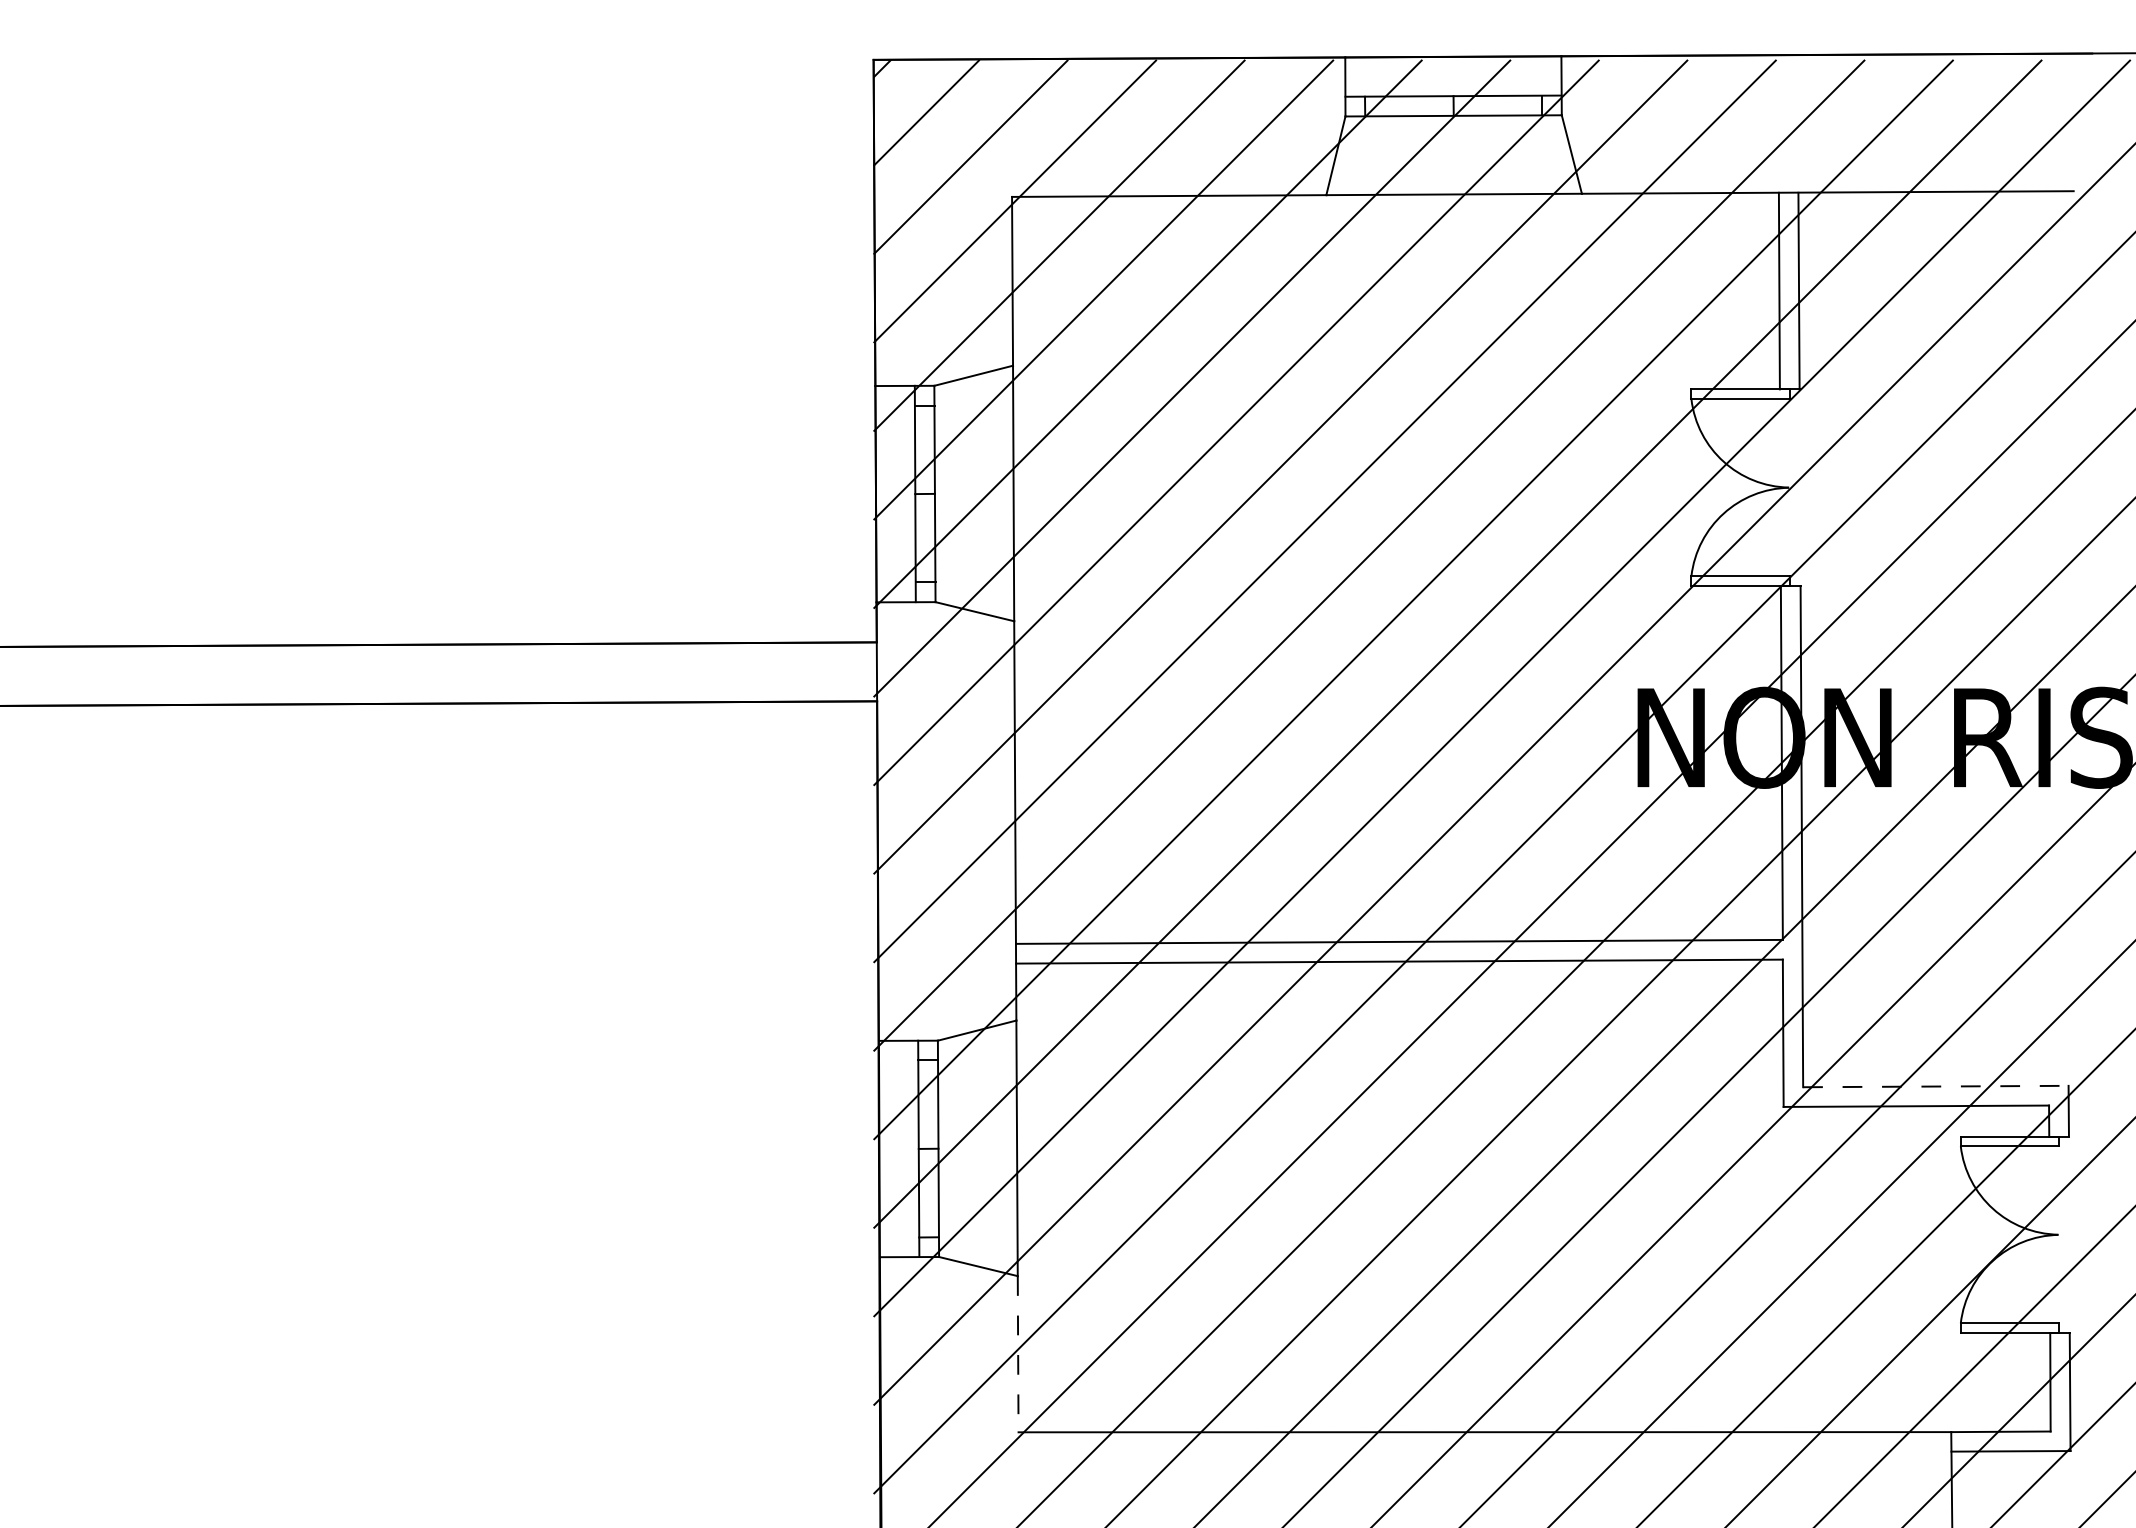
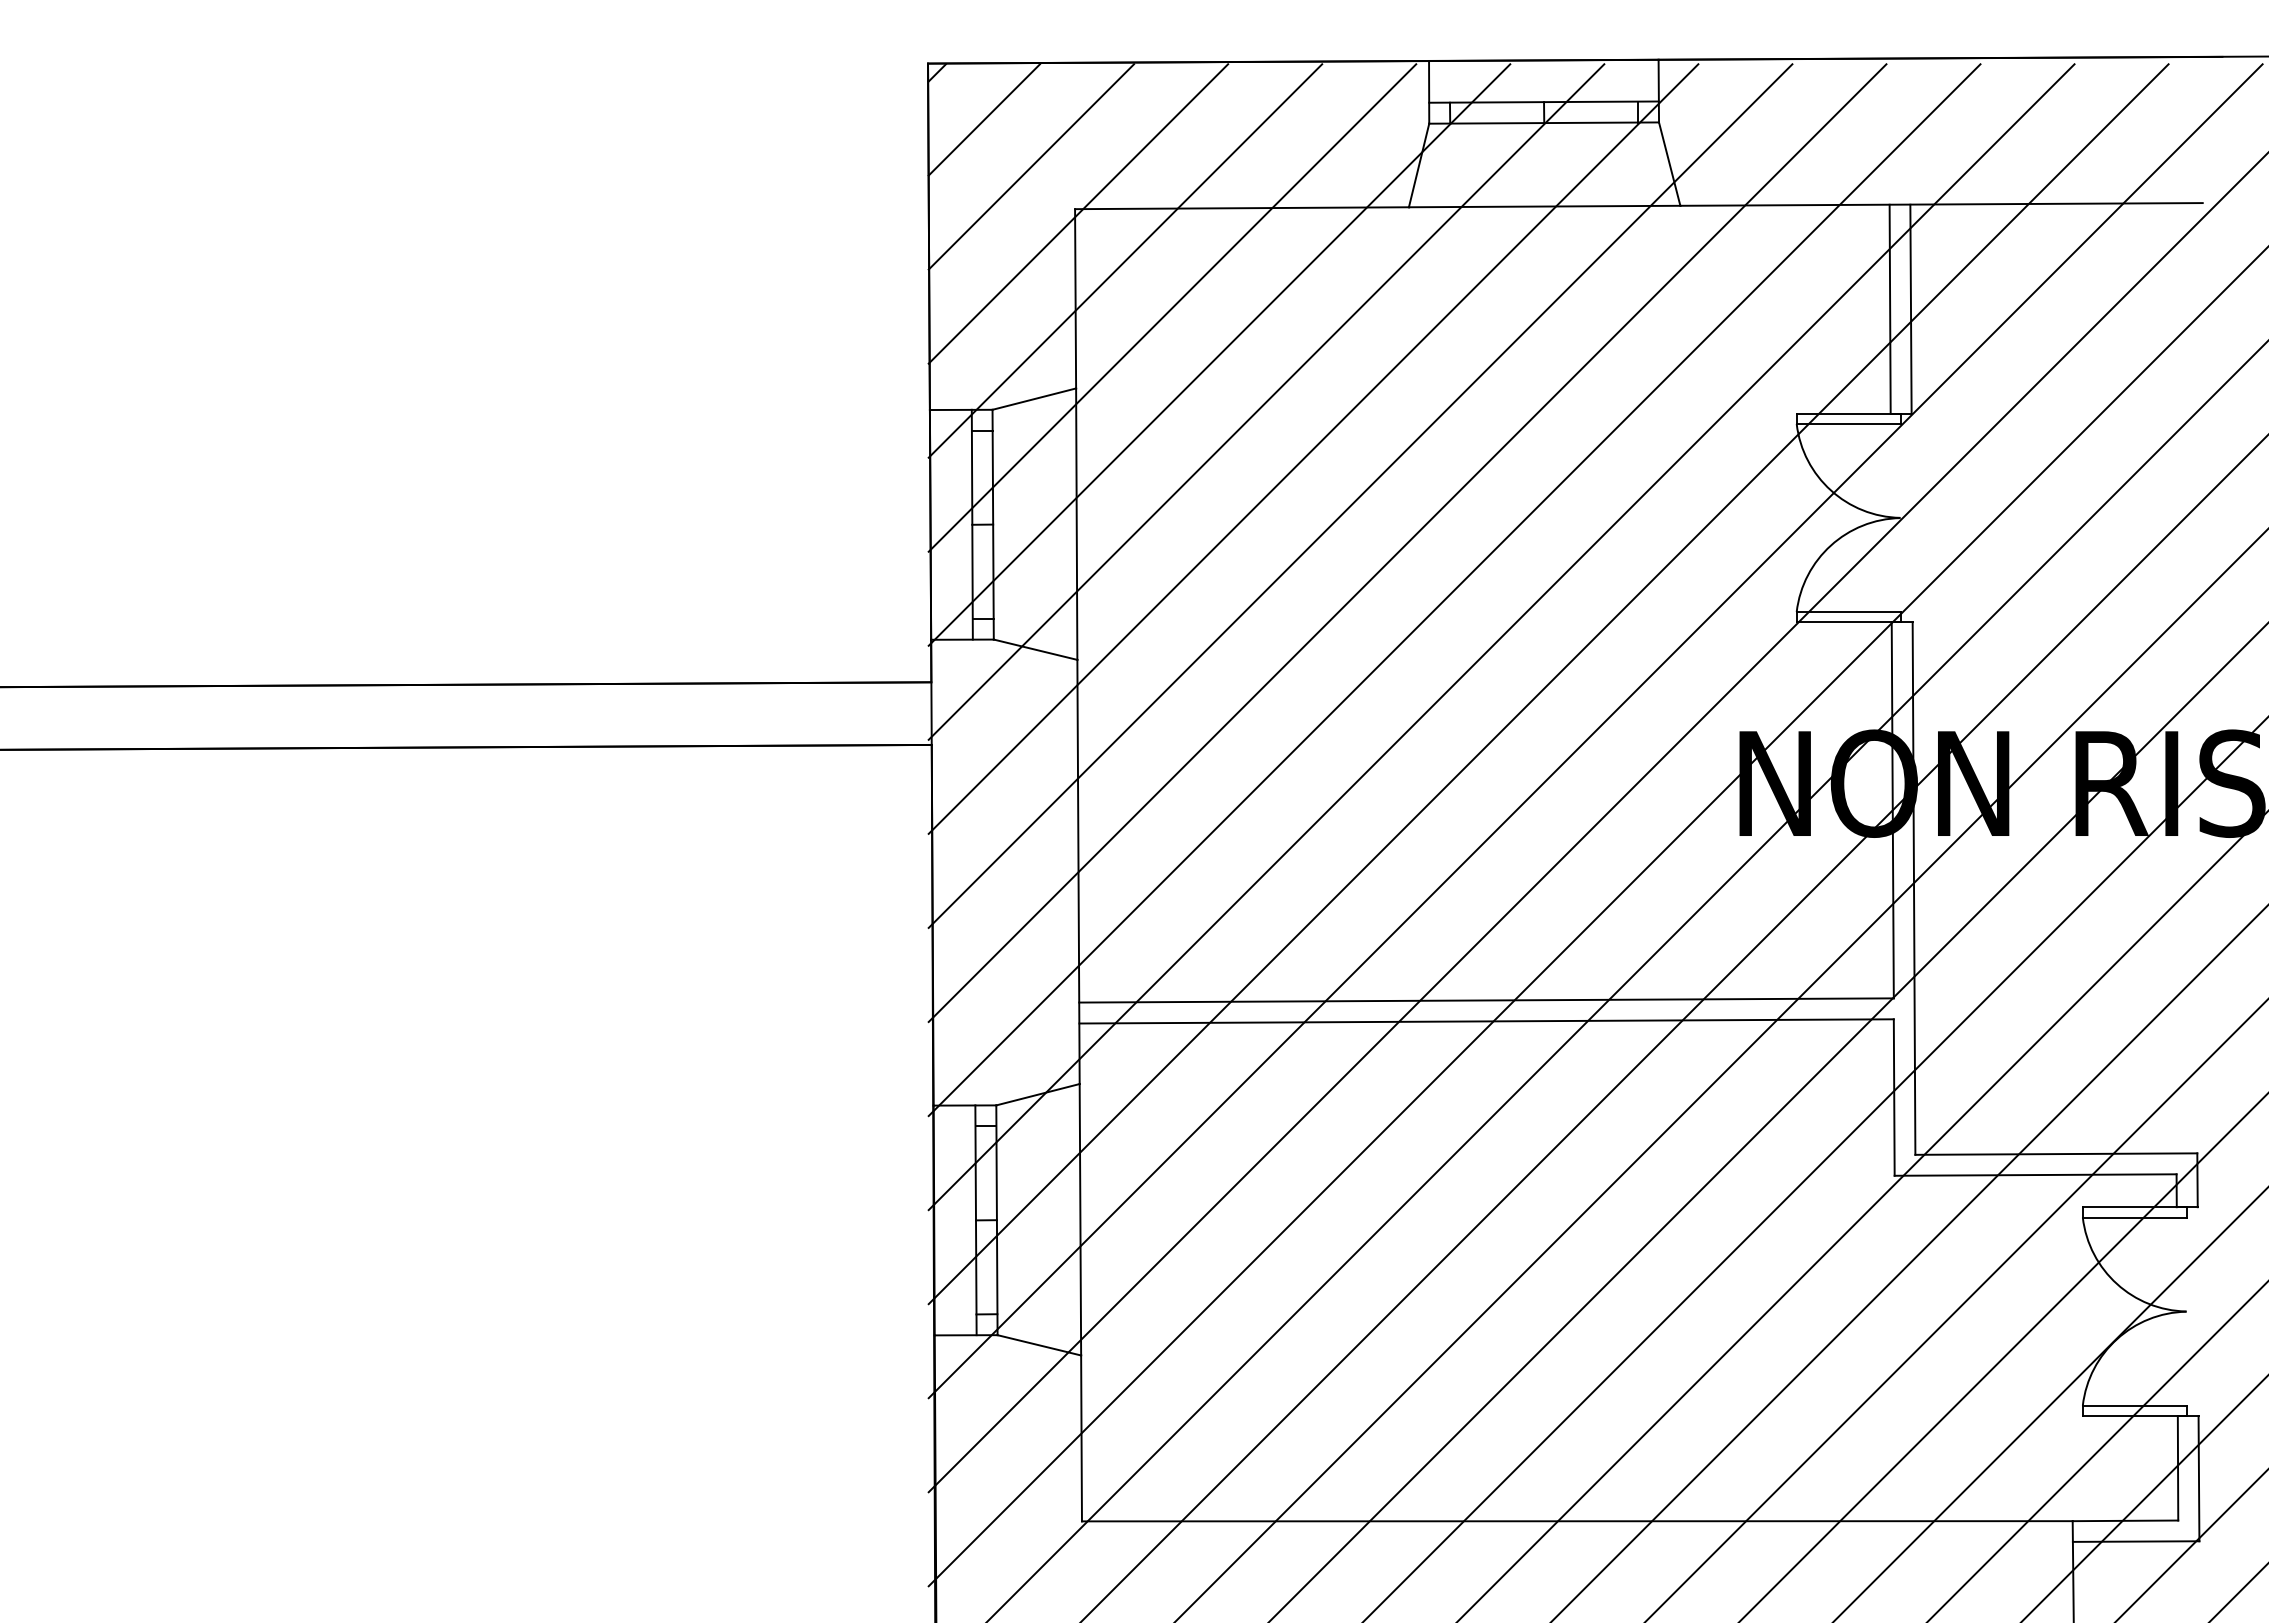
line: (1935, 1086) -> (2055, 1154), dashed -> solid
line: (1018, 1354) -> (1081, 1438), dashed -> solid

